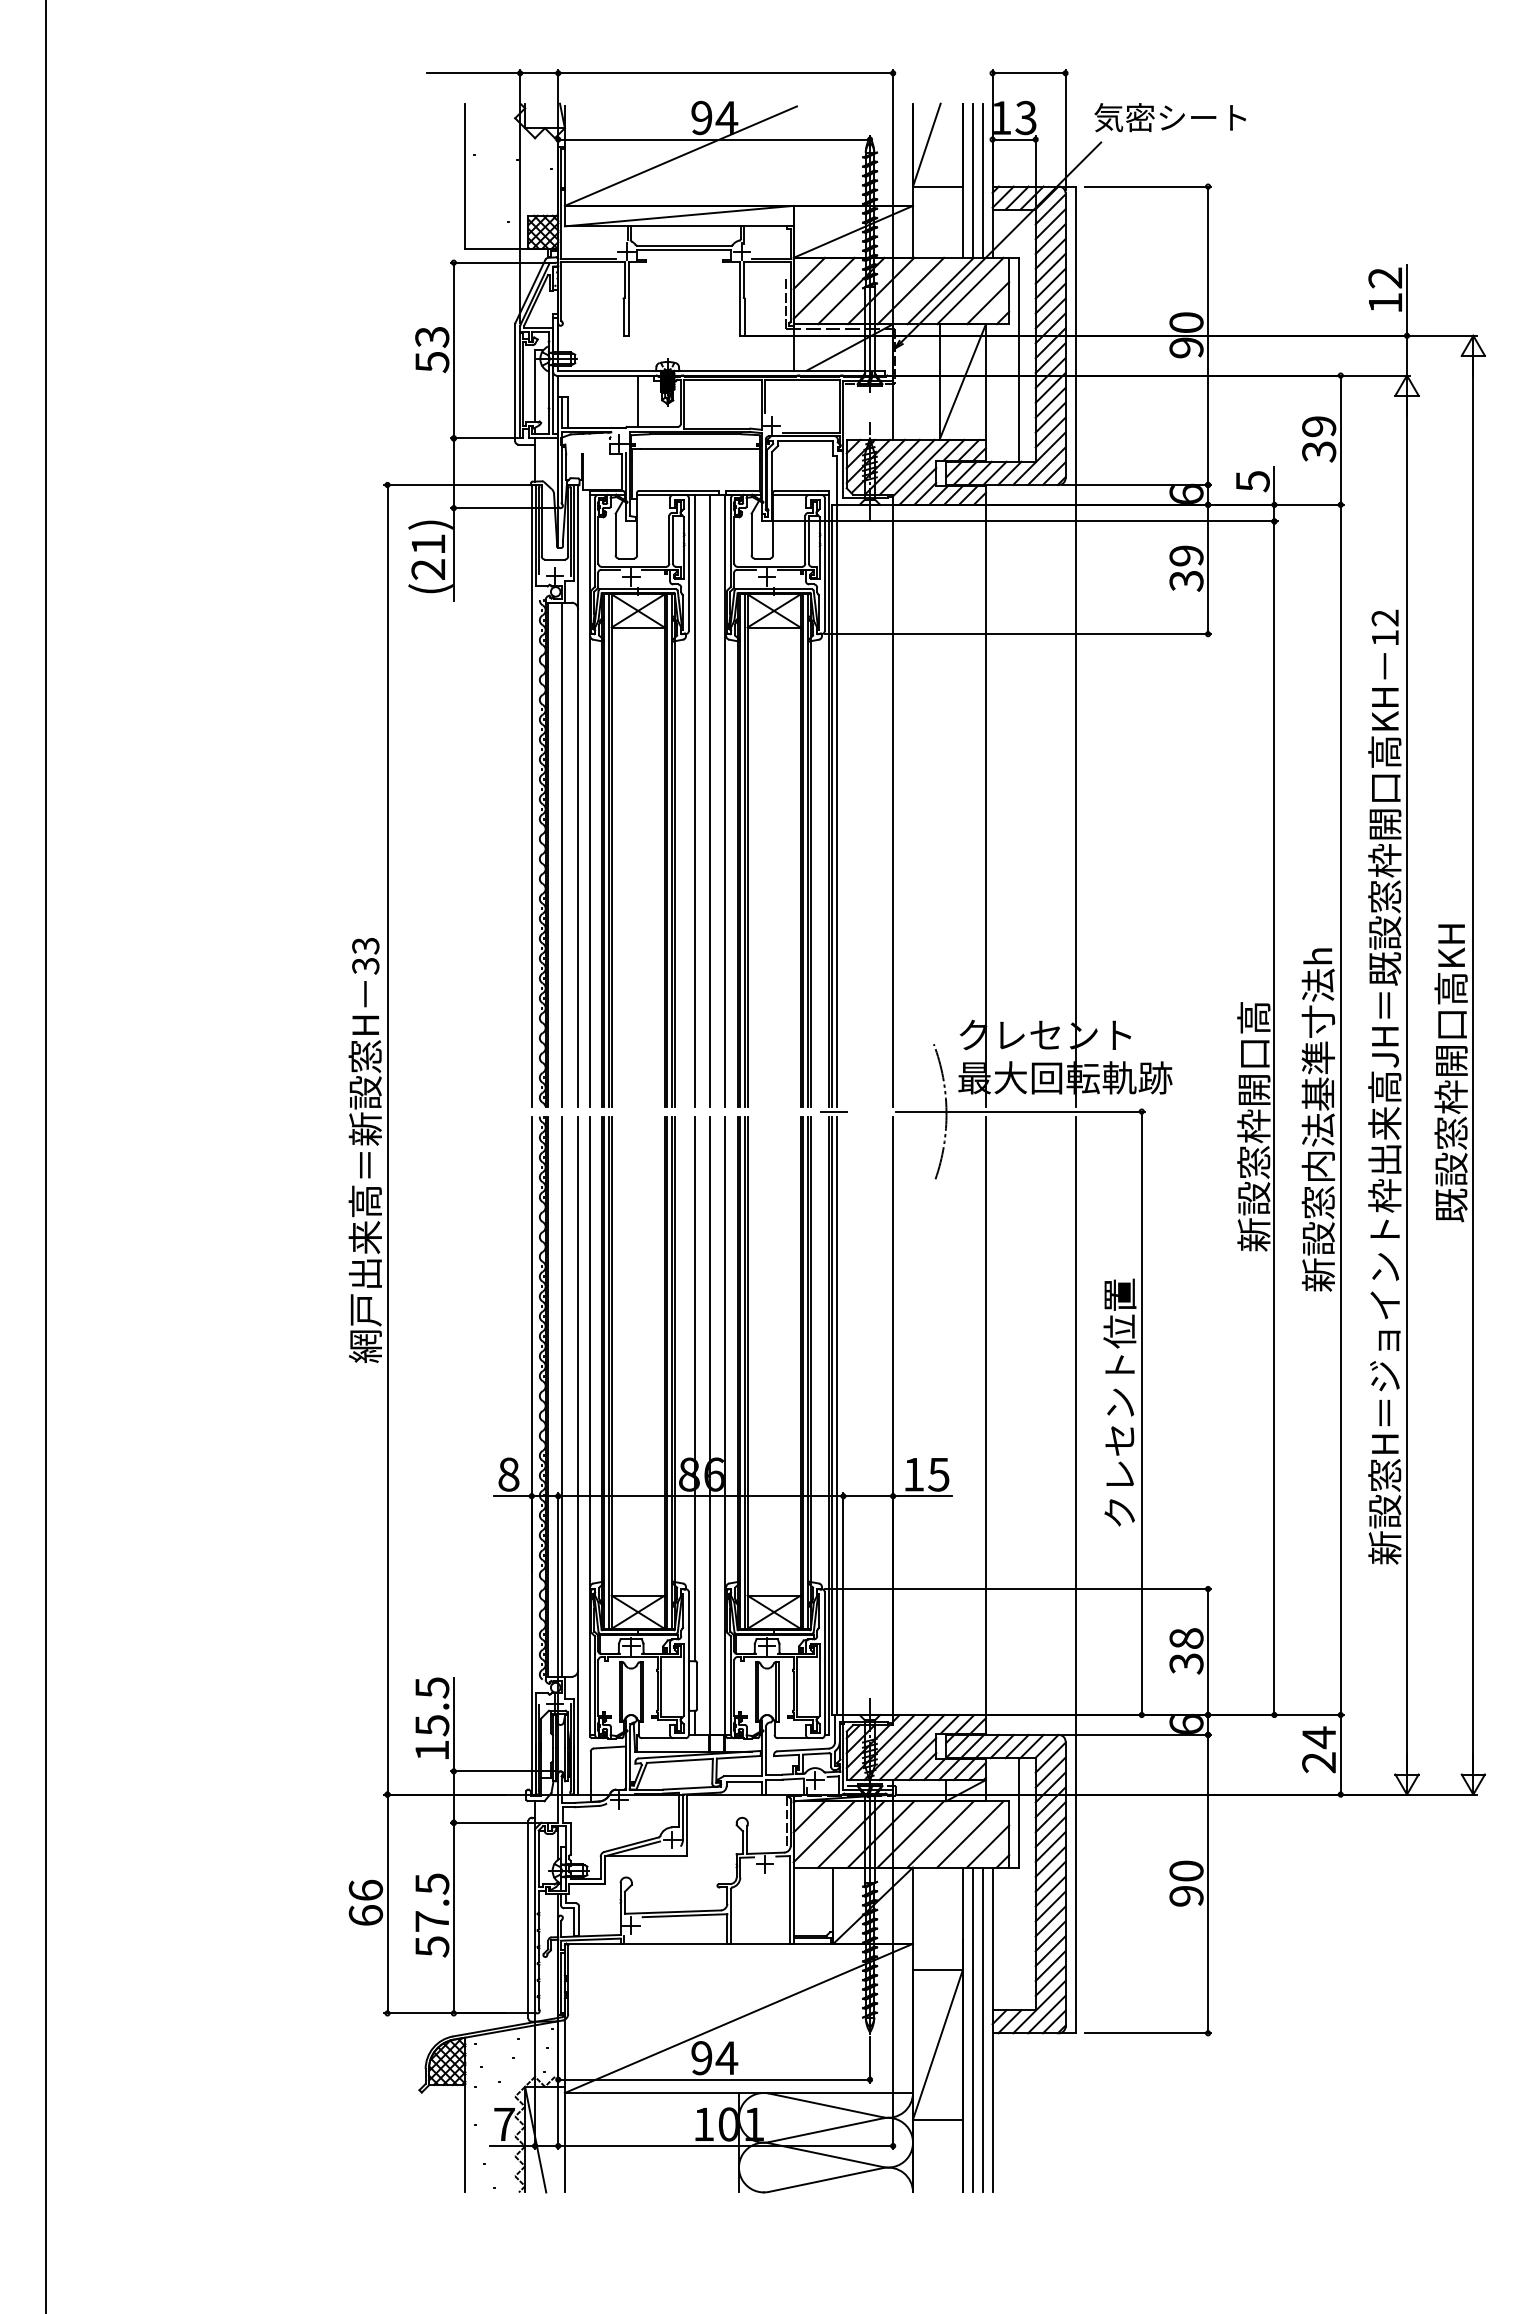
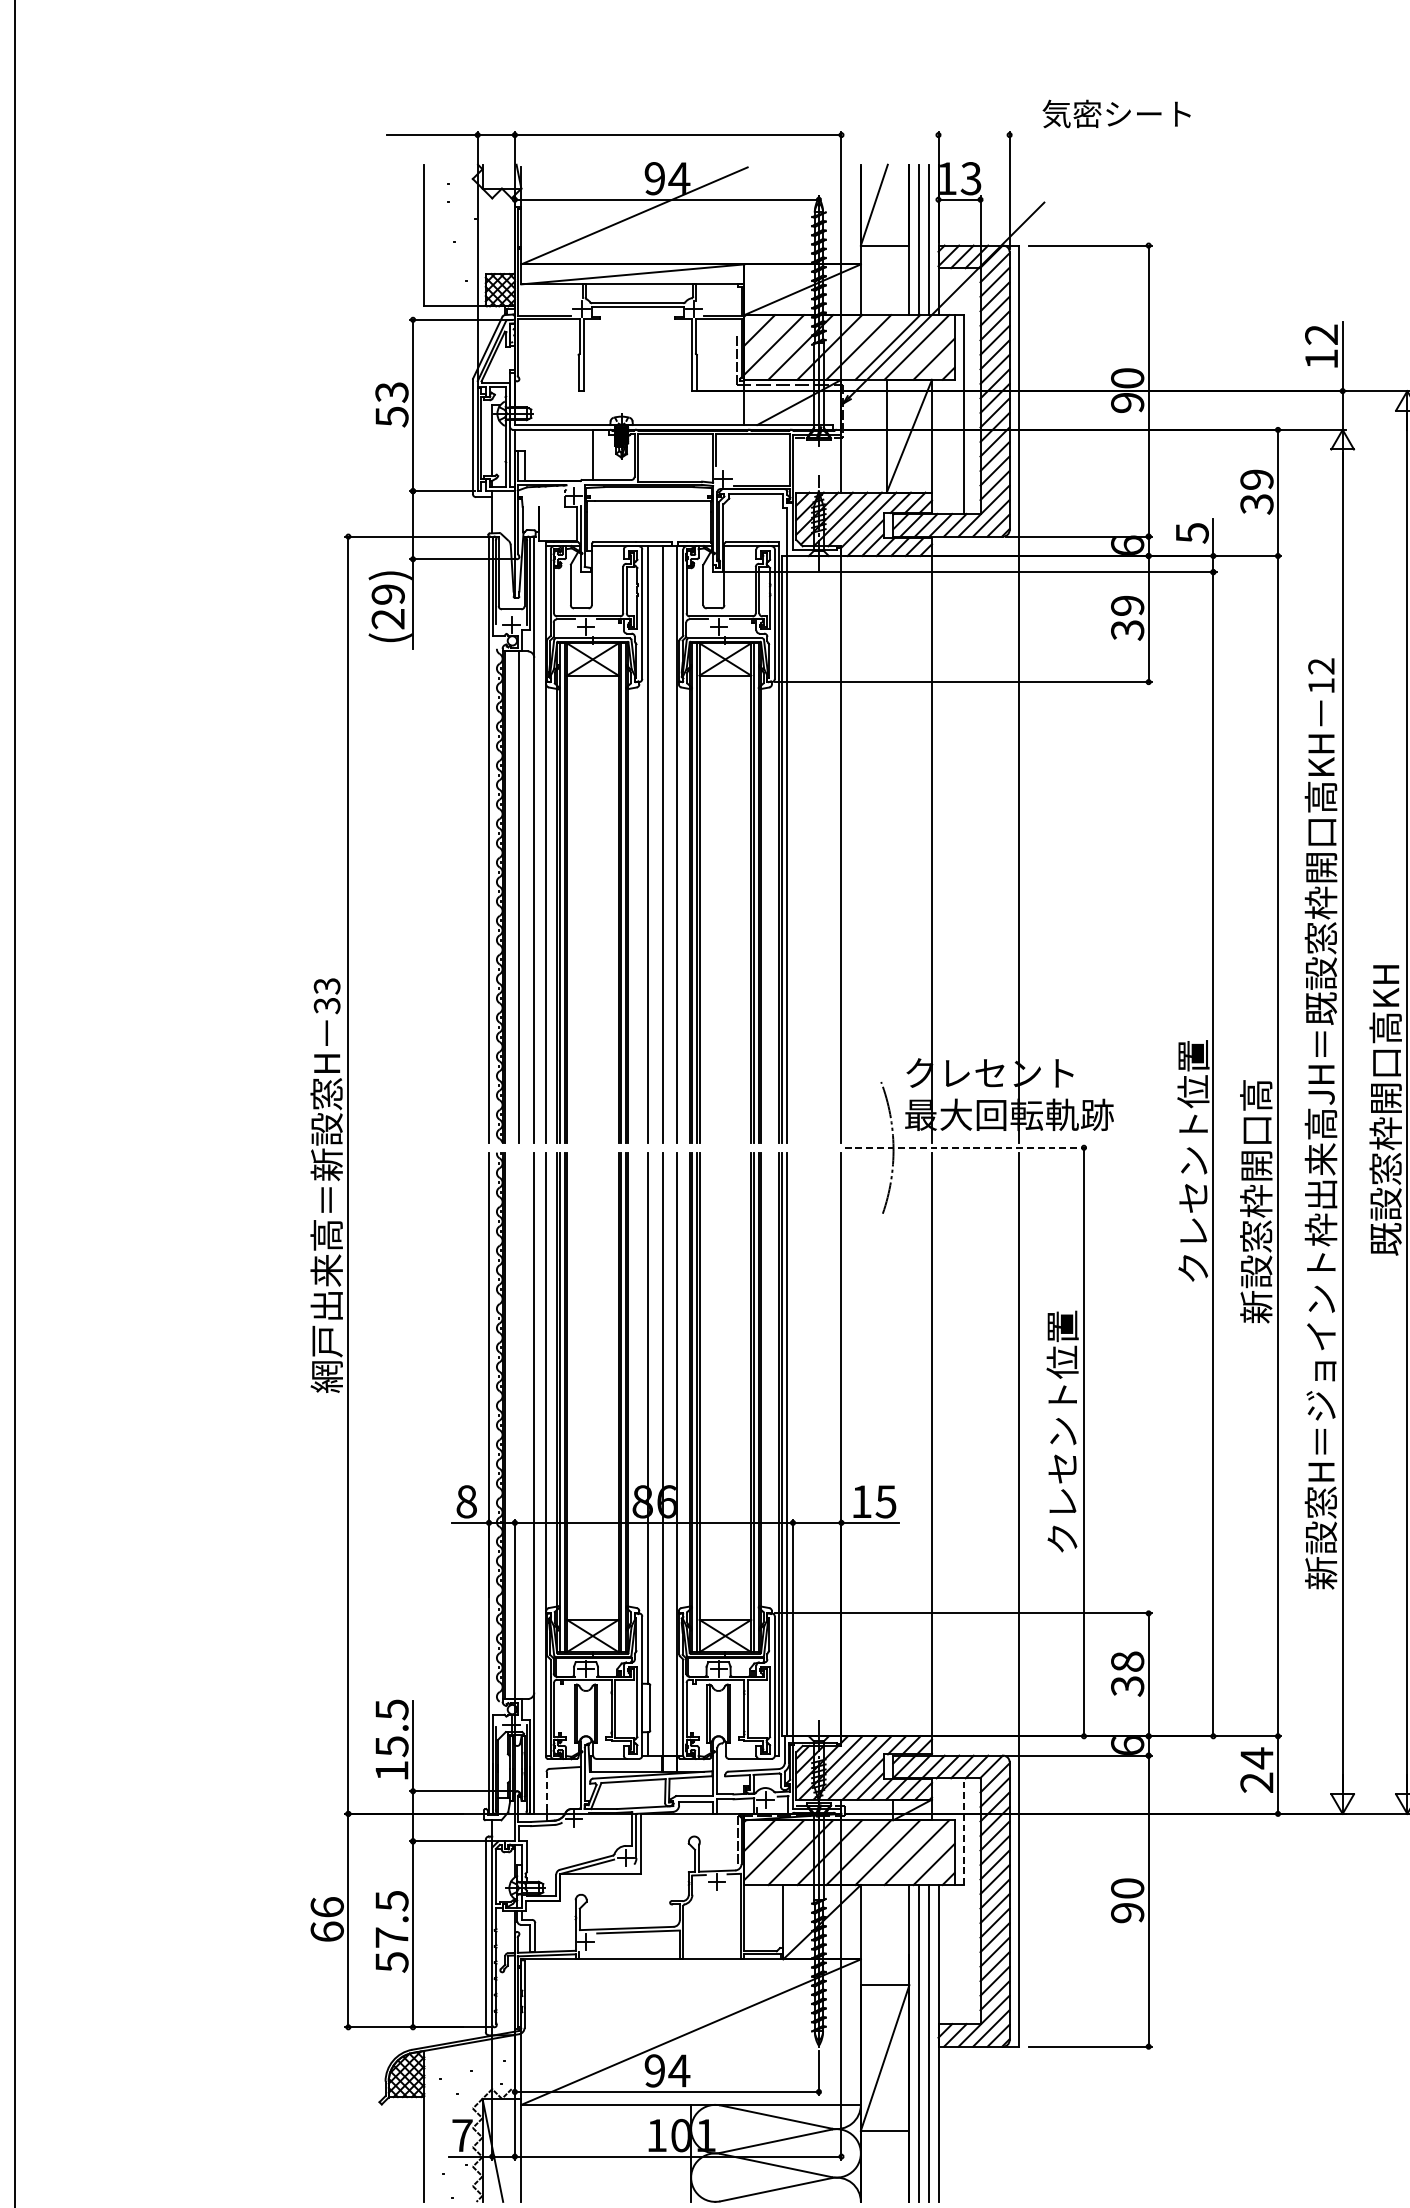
line: (1028, 73) -> (973, 135), removed
text: (1169, 117) -> (1115, 113), moved
text: (428, 544) -> (388, 594), (21) -> (29)
text: (1318, 1065) -> (1256, 1102), 新設窓内法基準寸法h -> 新設窓枠開口高
line: (833, 1111) -> (783, 1147), removed
line: (1021, 1111) -> (966, 1147), solid -> dashed
text: (1253, 1126) -> (1192, 1162), 新設窓枠開口高 -> クレセント位置
line: (562, 1396) -> (519, 1425), removed
line: (590, 1771) -> (546, 1791), solid -> dashed
line: (1019, 1812) -> (964, 1831), solid -> dashed

